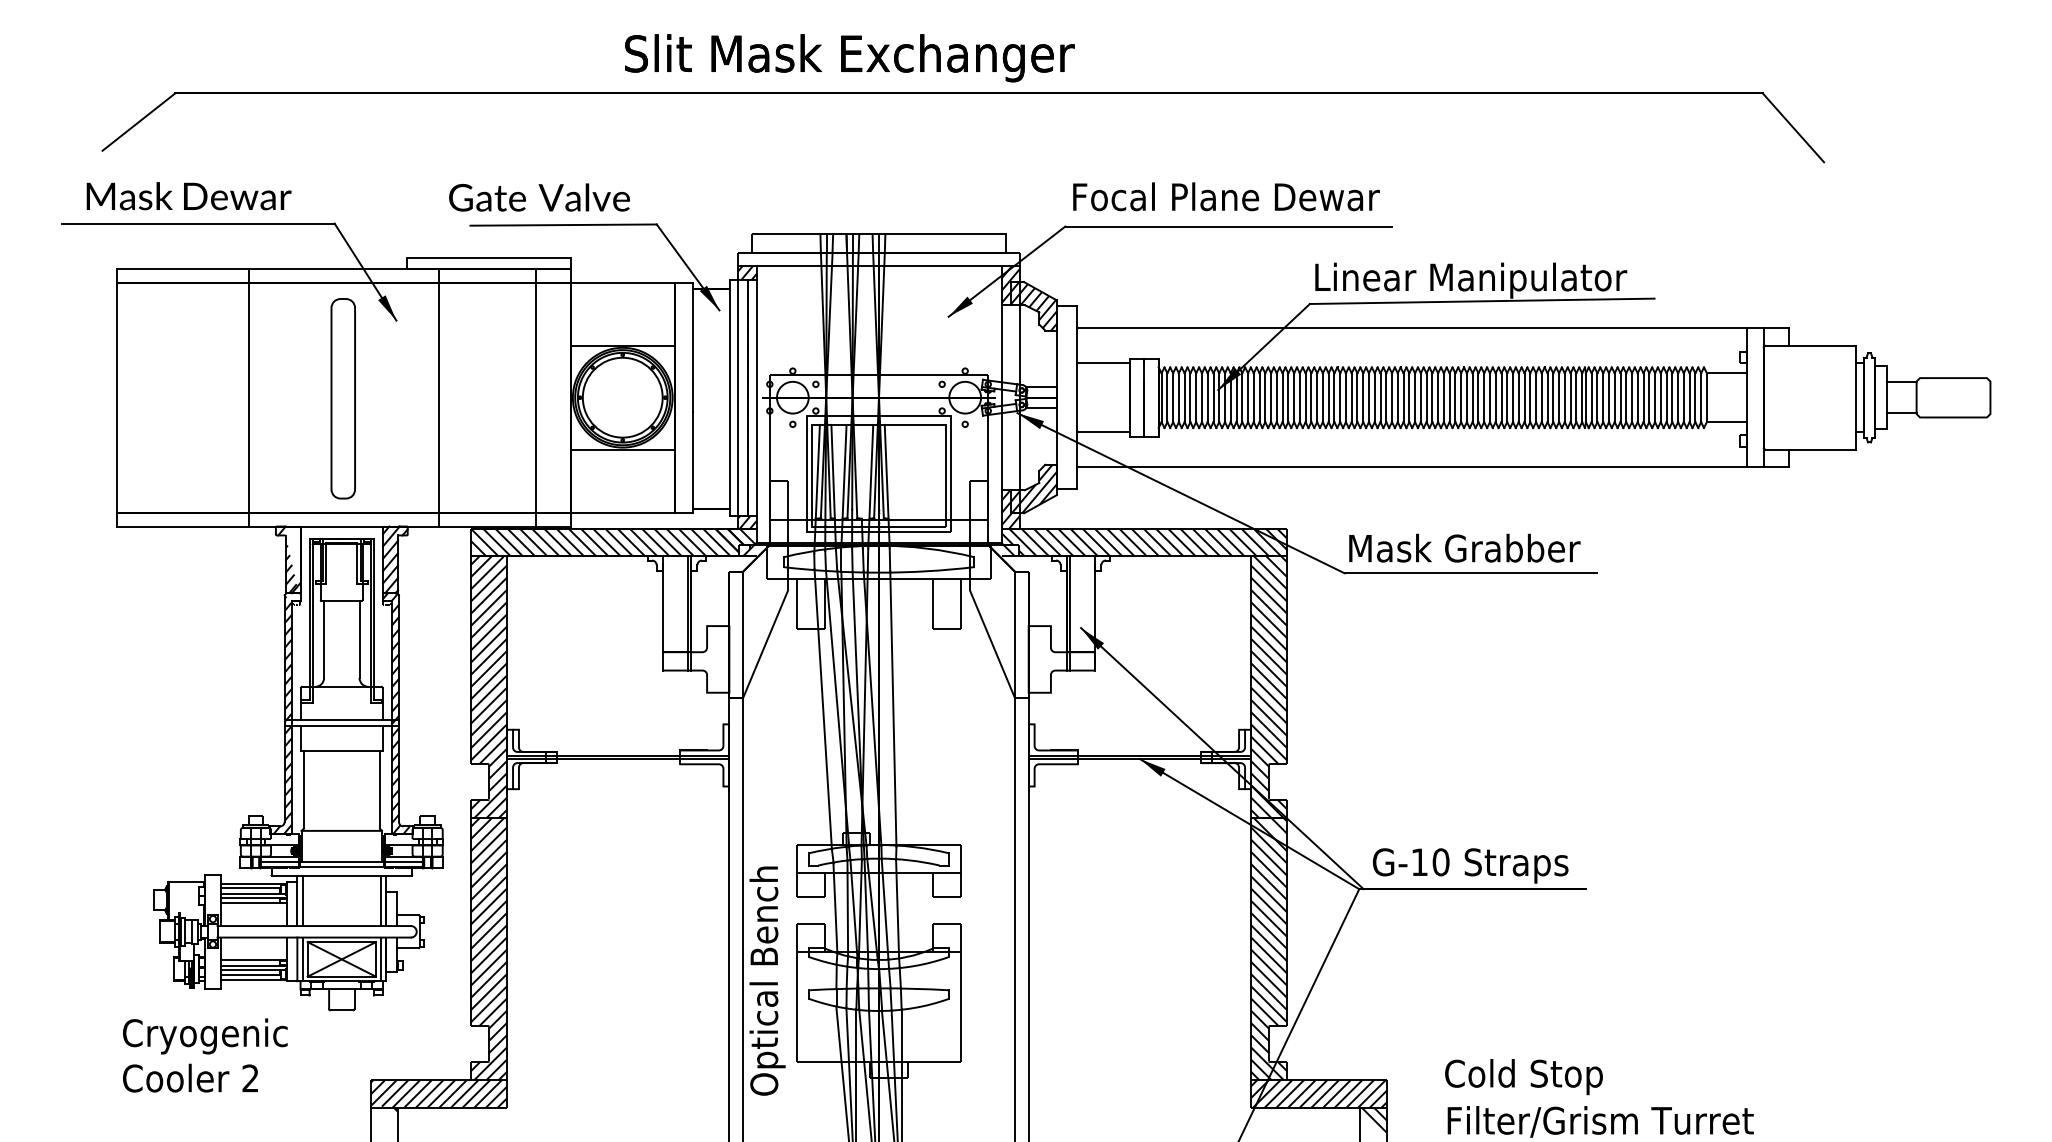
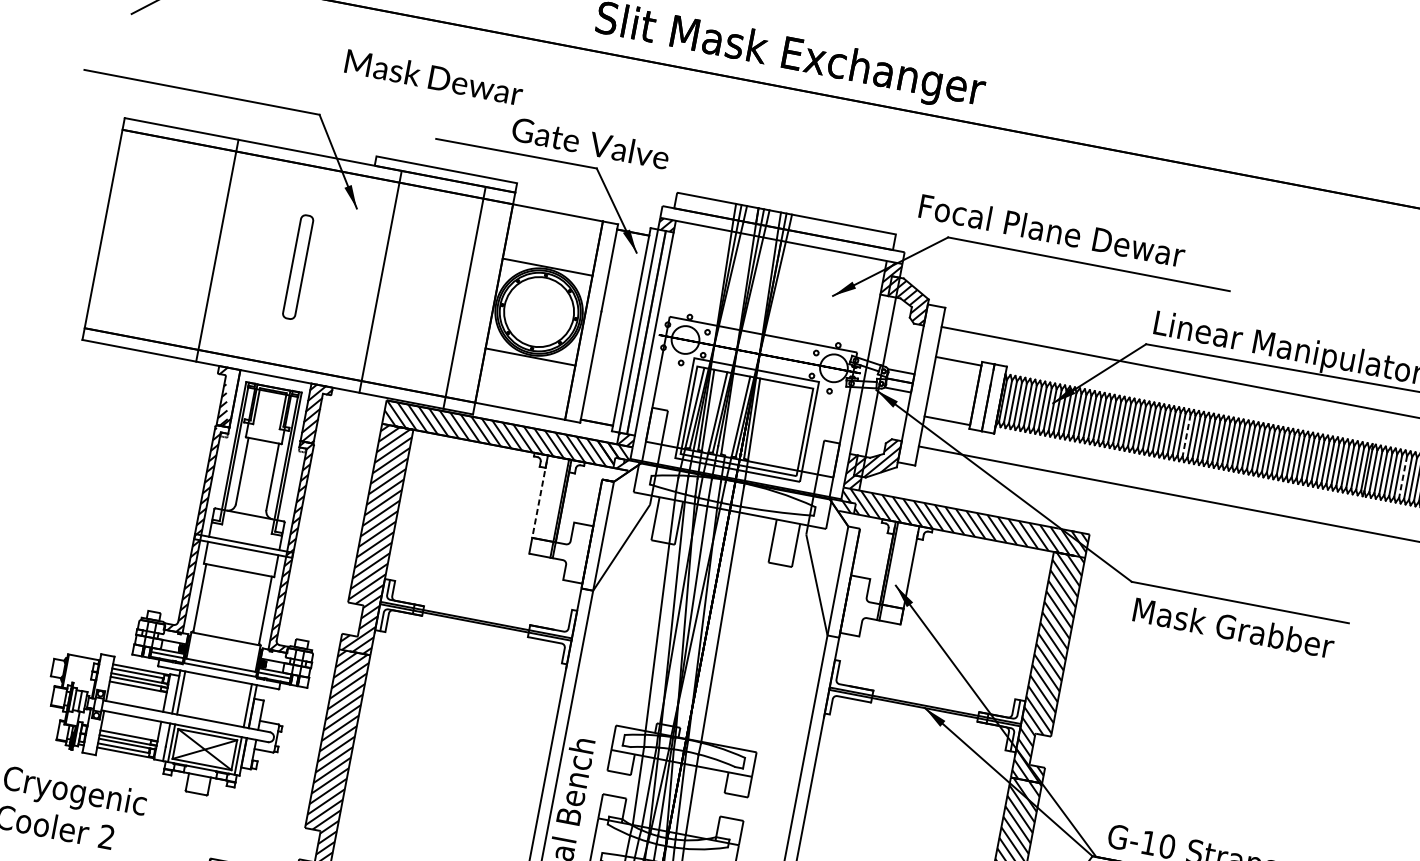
text: (188, 196) -> (433, 77), moved
text: (1226, 196) -> (1052, 230), moved
text: (539, 197) -> (590, 143), moved
part: (342, 398) -> (297, 266), size x0.6
line: (1374, 398) -> (1186, 436), solid -> dashed
line: (1626, 398) -> (1403, 477), solid -> dashed
text: (1464, 547) -> (1233, 627), moved
line: (663, 608) -> (539, 500), solid -> dashed

